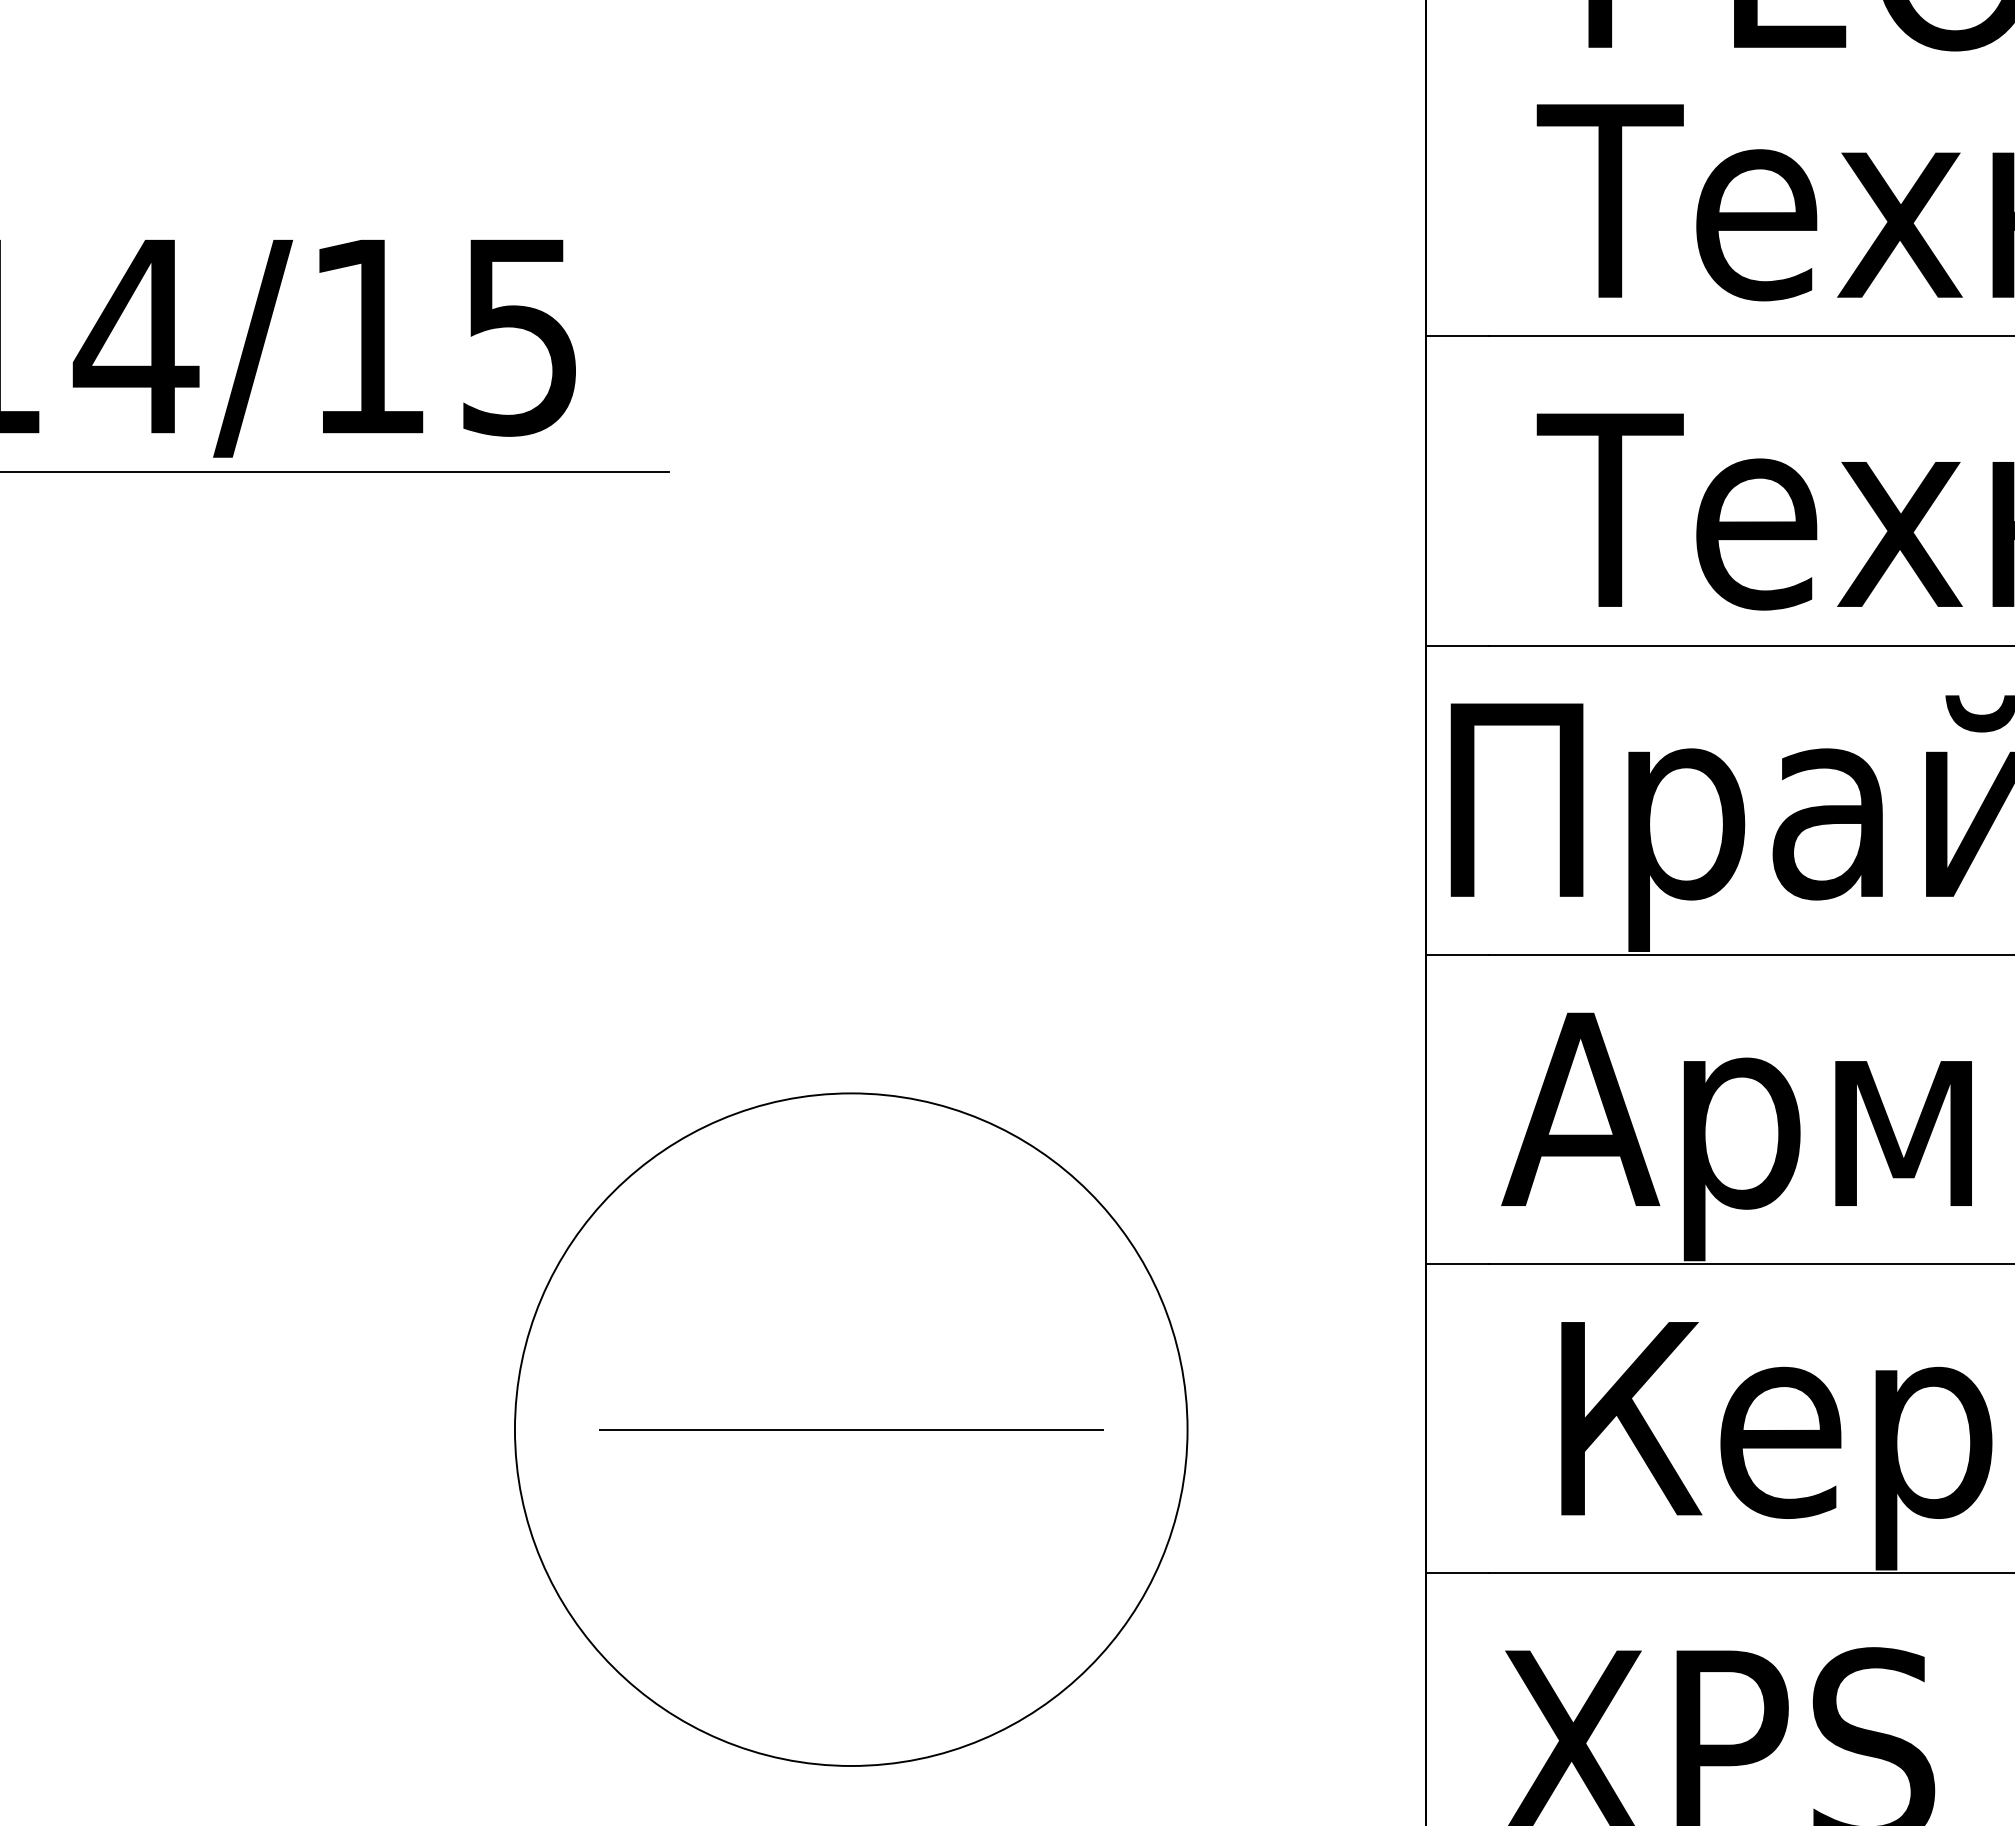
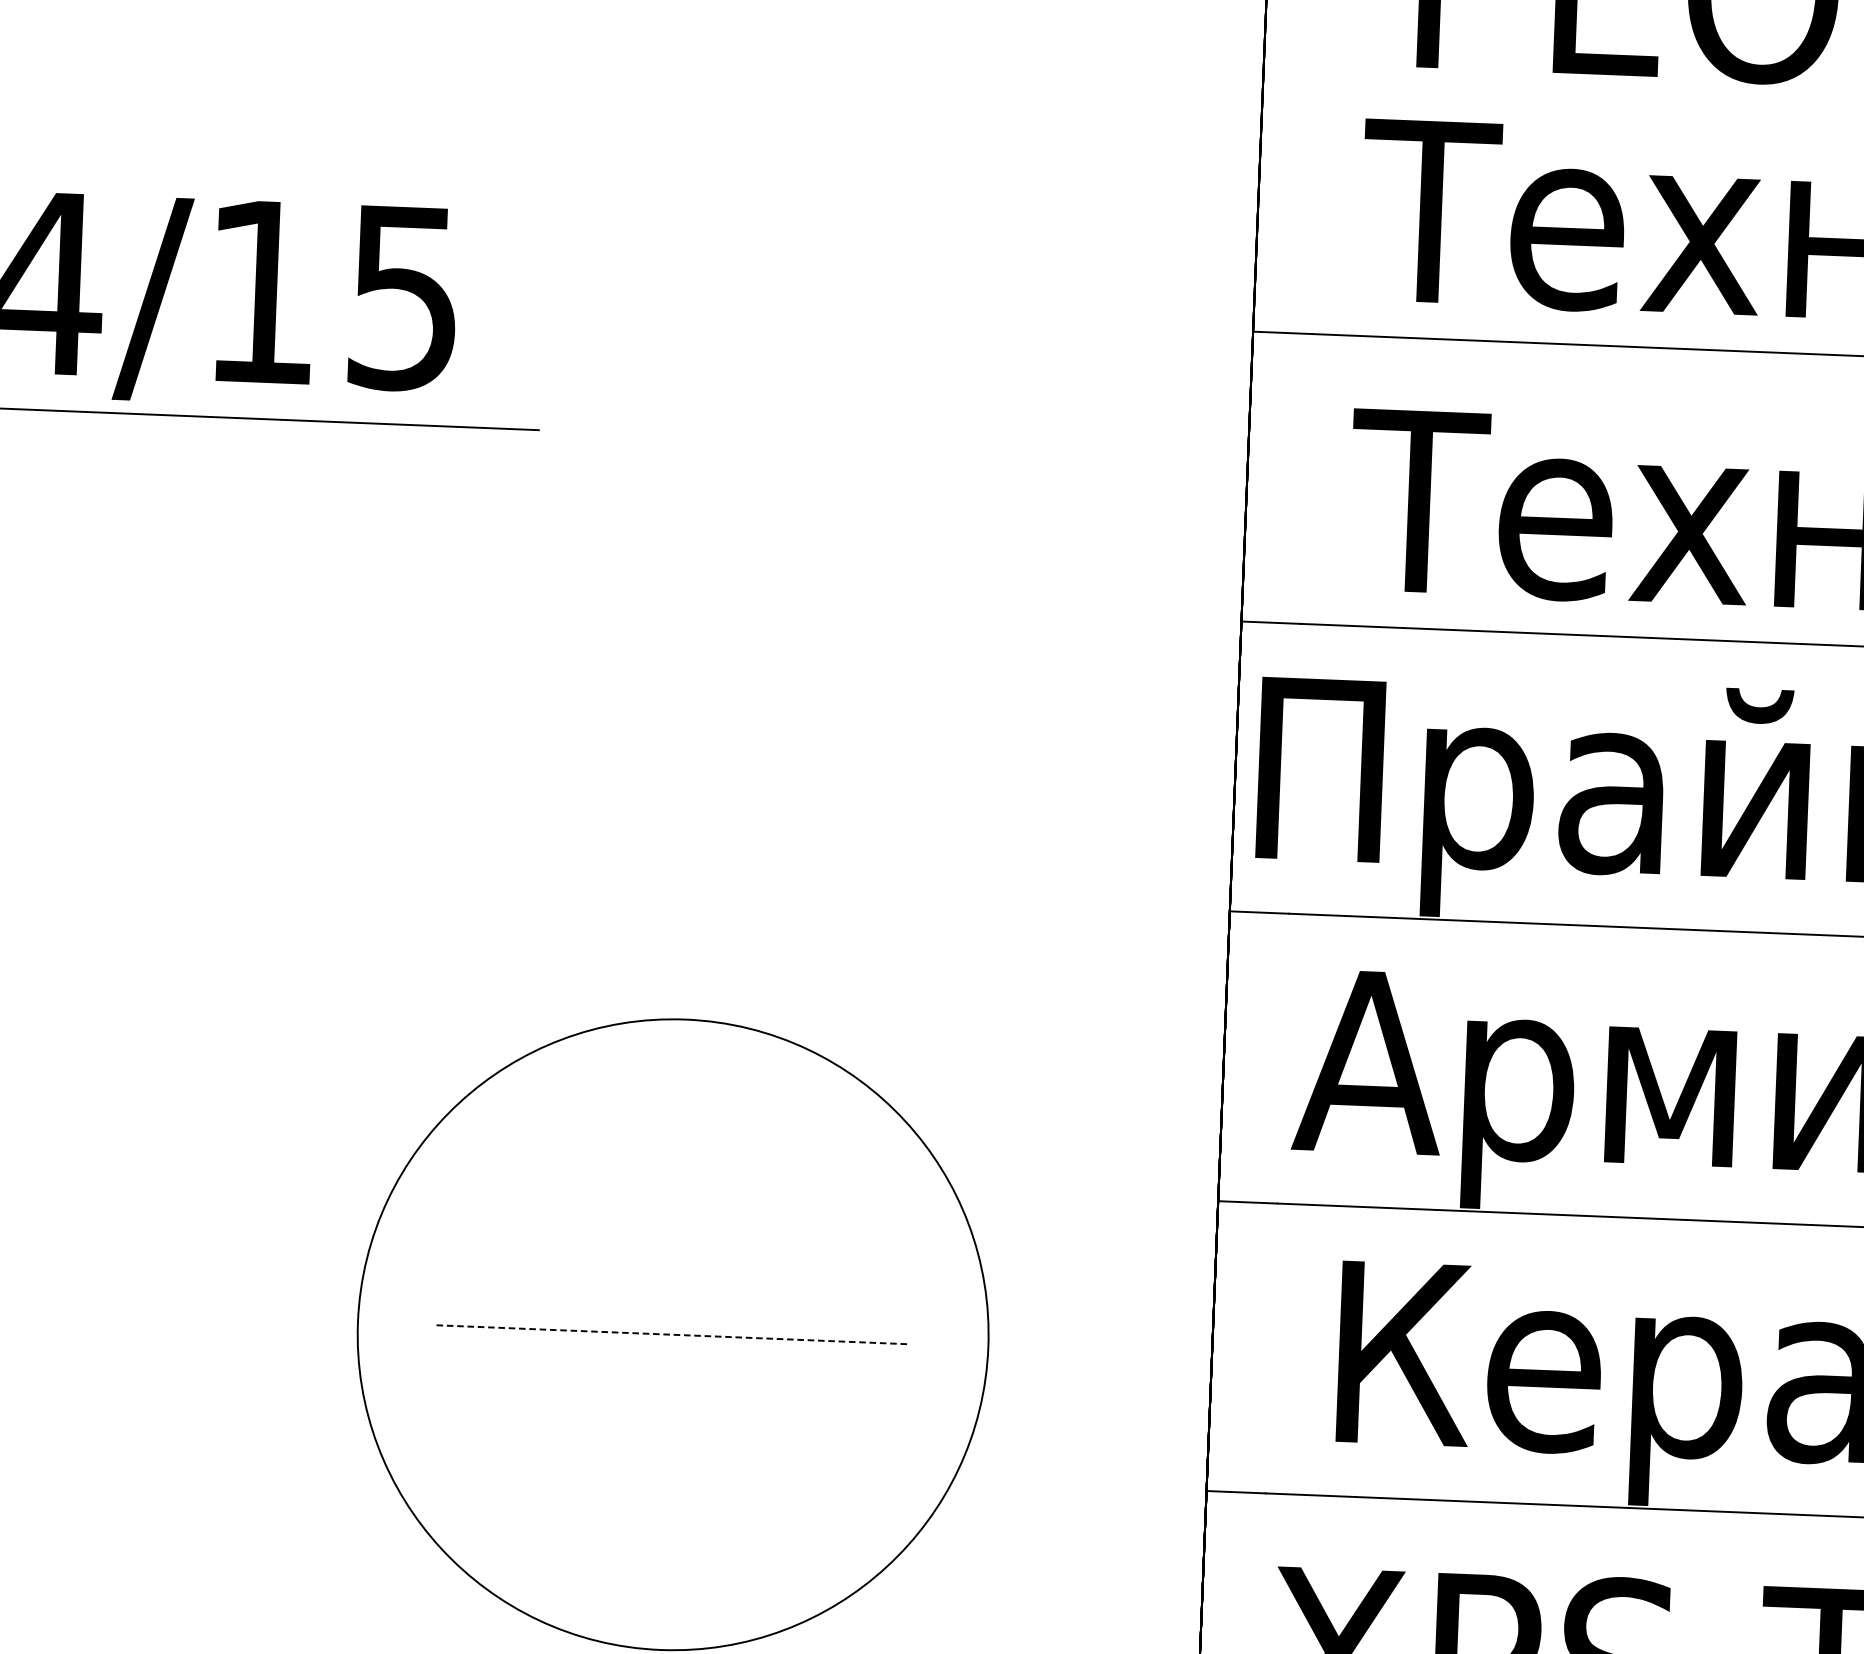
line: (851, 1429) -> (673, 1334), solid -> dashed

